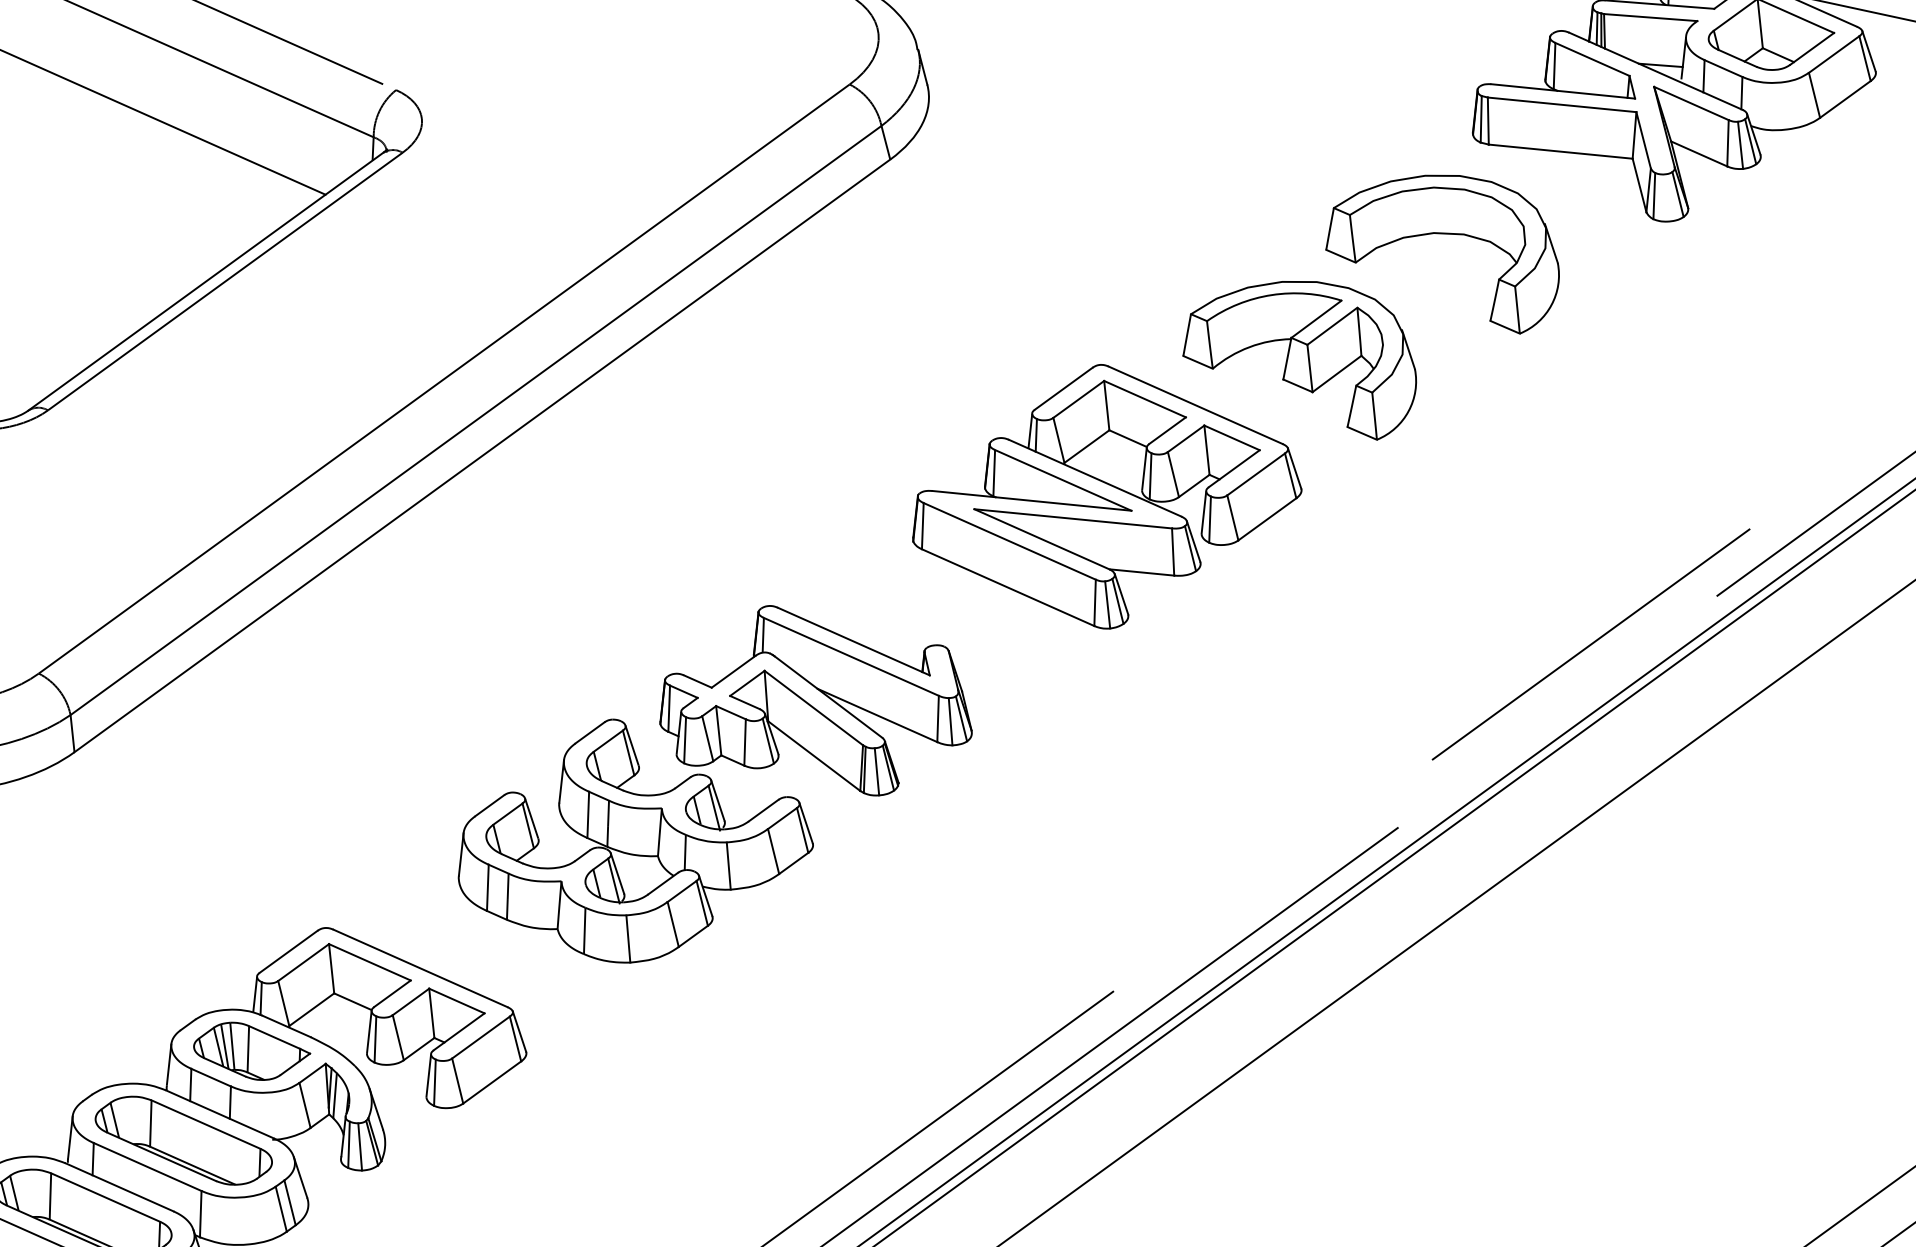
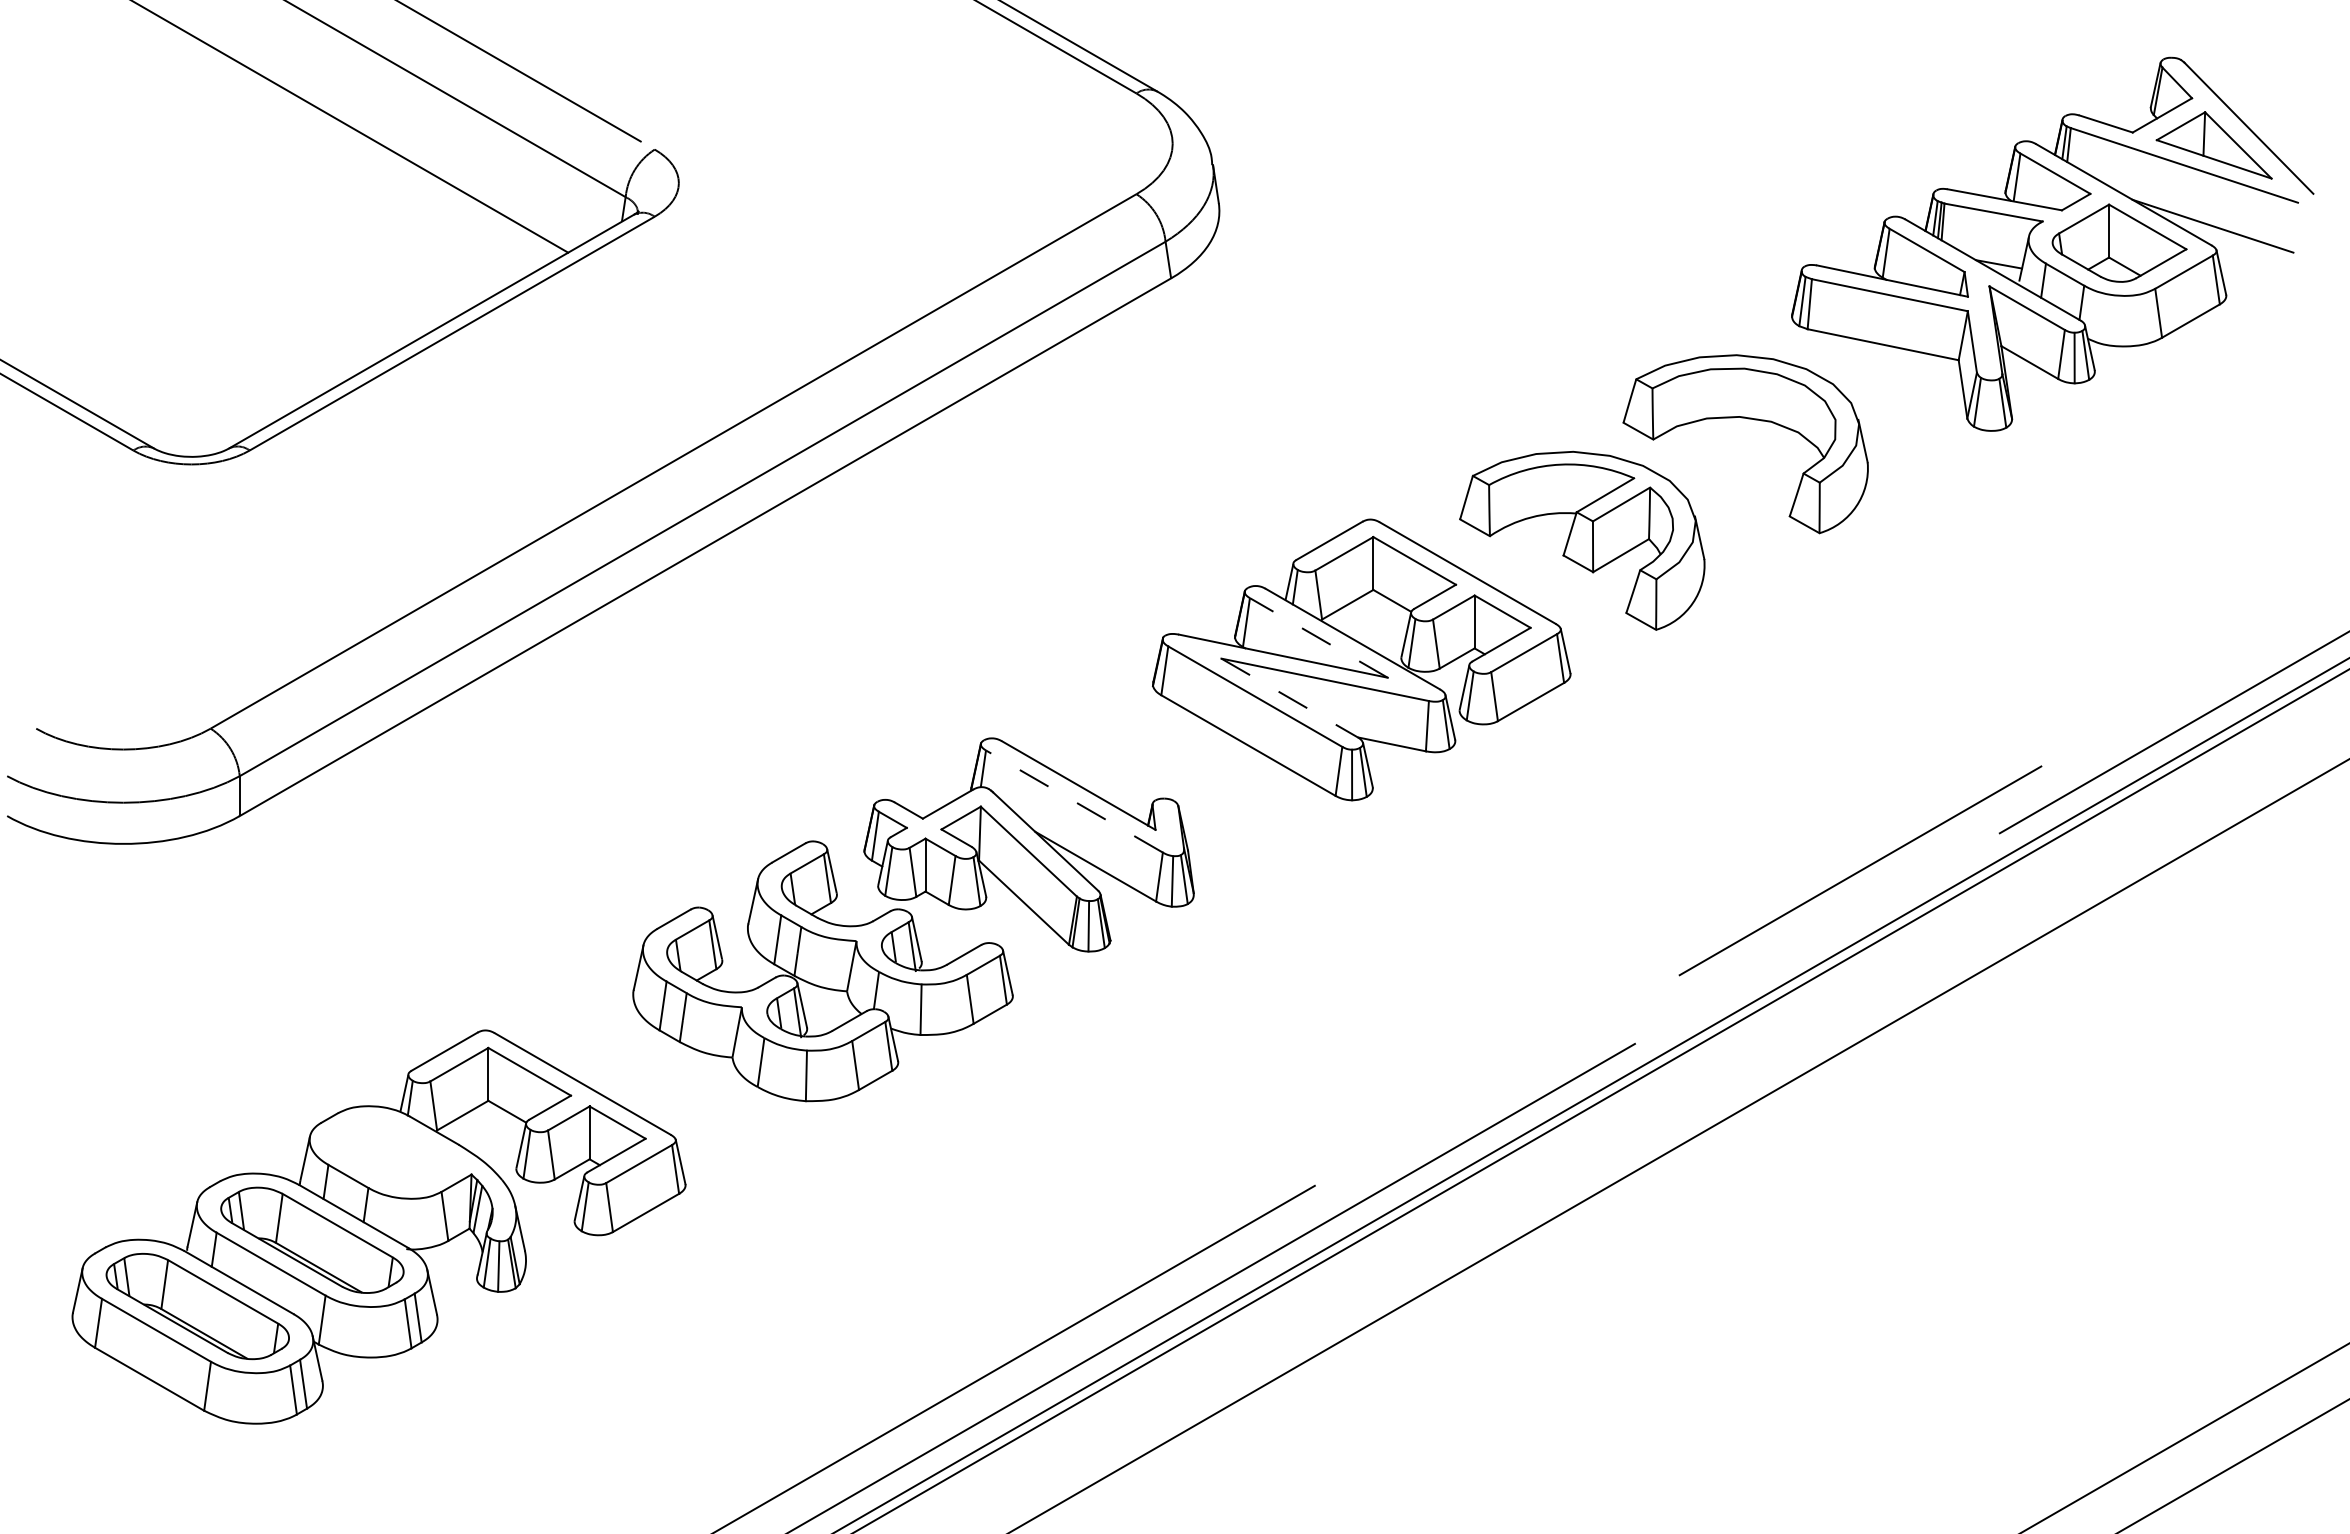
line: (1062, 480) -> (1318, 637), solid -> dashed
line: (1042, 539) -> (1290, 698), solid -> dashed
line: (851, 656) -> (1074, 801), solid -> dashed
part: (251, 1050) -> (394, 1152), removed

